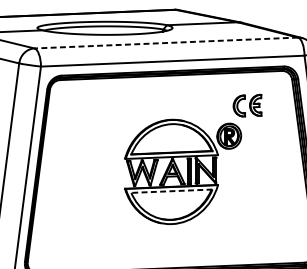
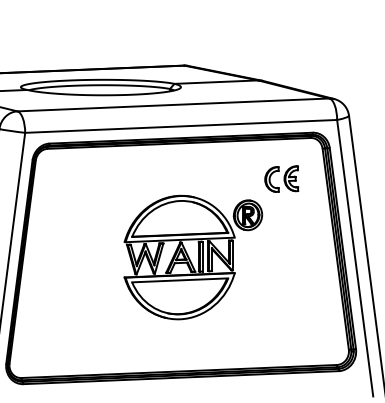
line: (165, 42) -> (172, 104), dashed -> solid
part: (247, 105) -> (281, 178), moved
line: (171, 191) -> (179, 280), dashed -> solid

